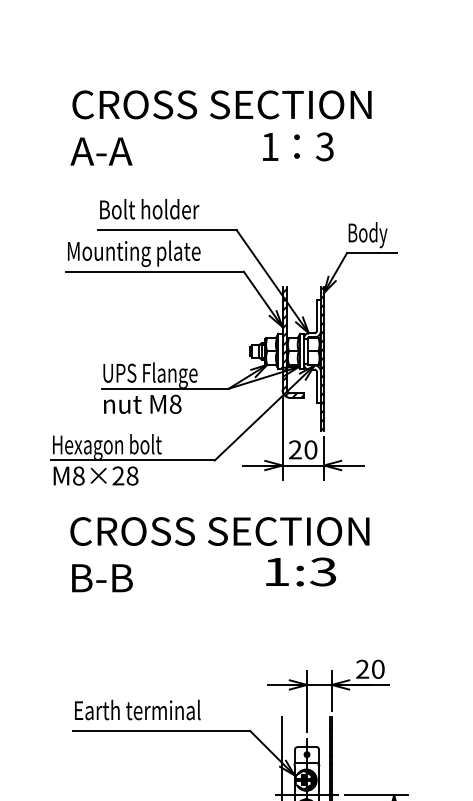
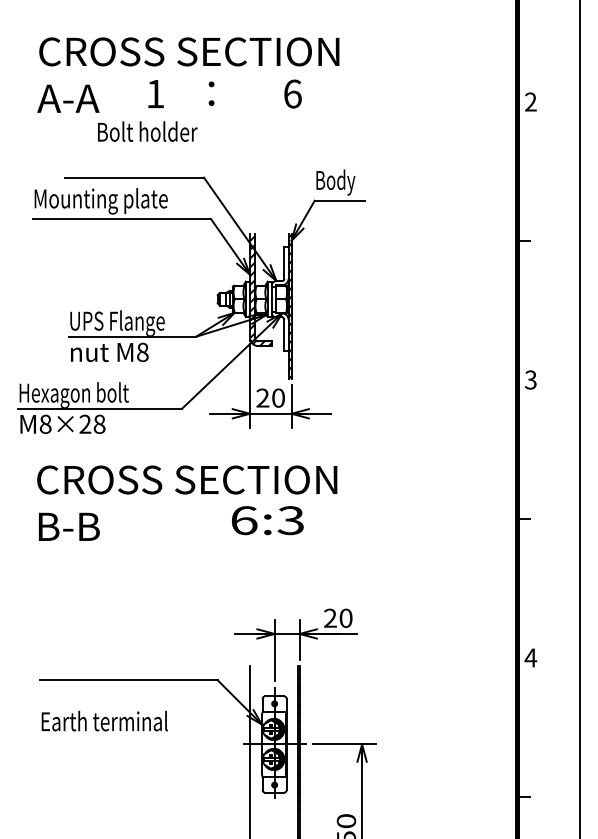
text: (296, 146) -> (211, 93), moved
text: (324, 146) -> (292, 93), 3 -> 6
text: (270, 147) -> (155, 94), moved
text: (149, 209) -> (147, 131), moved
text: (277, 571) -> (244, 520), 1:3 -> 6:3
text: (137, 709) -> (104, 720), moved

